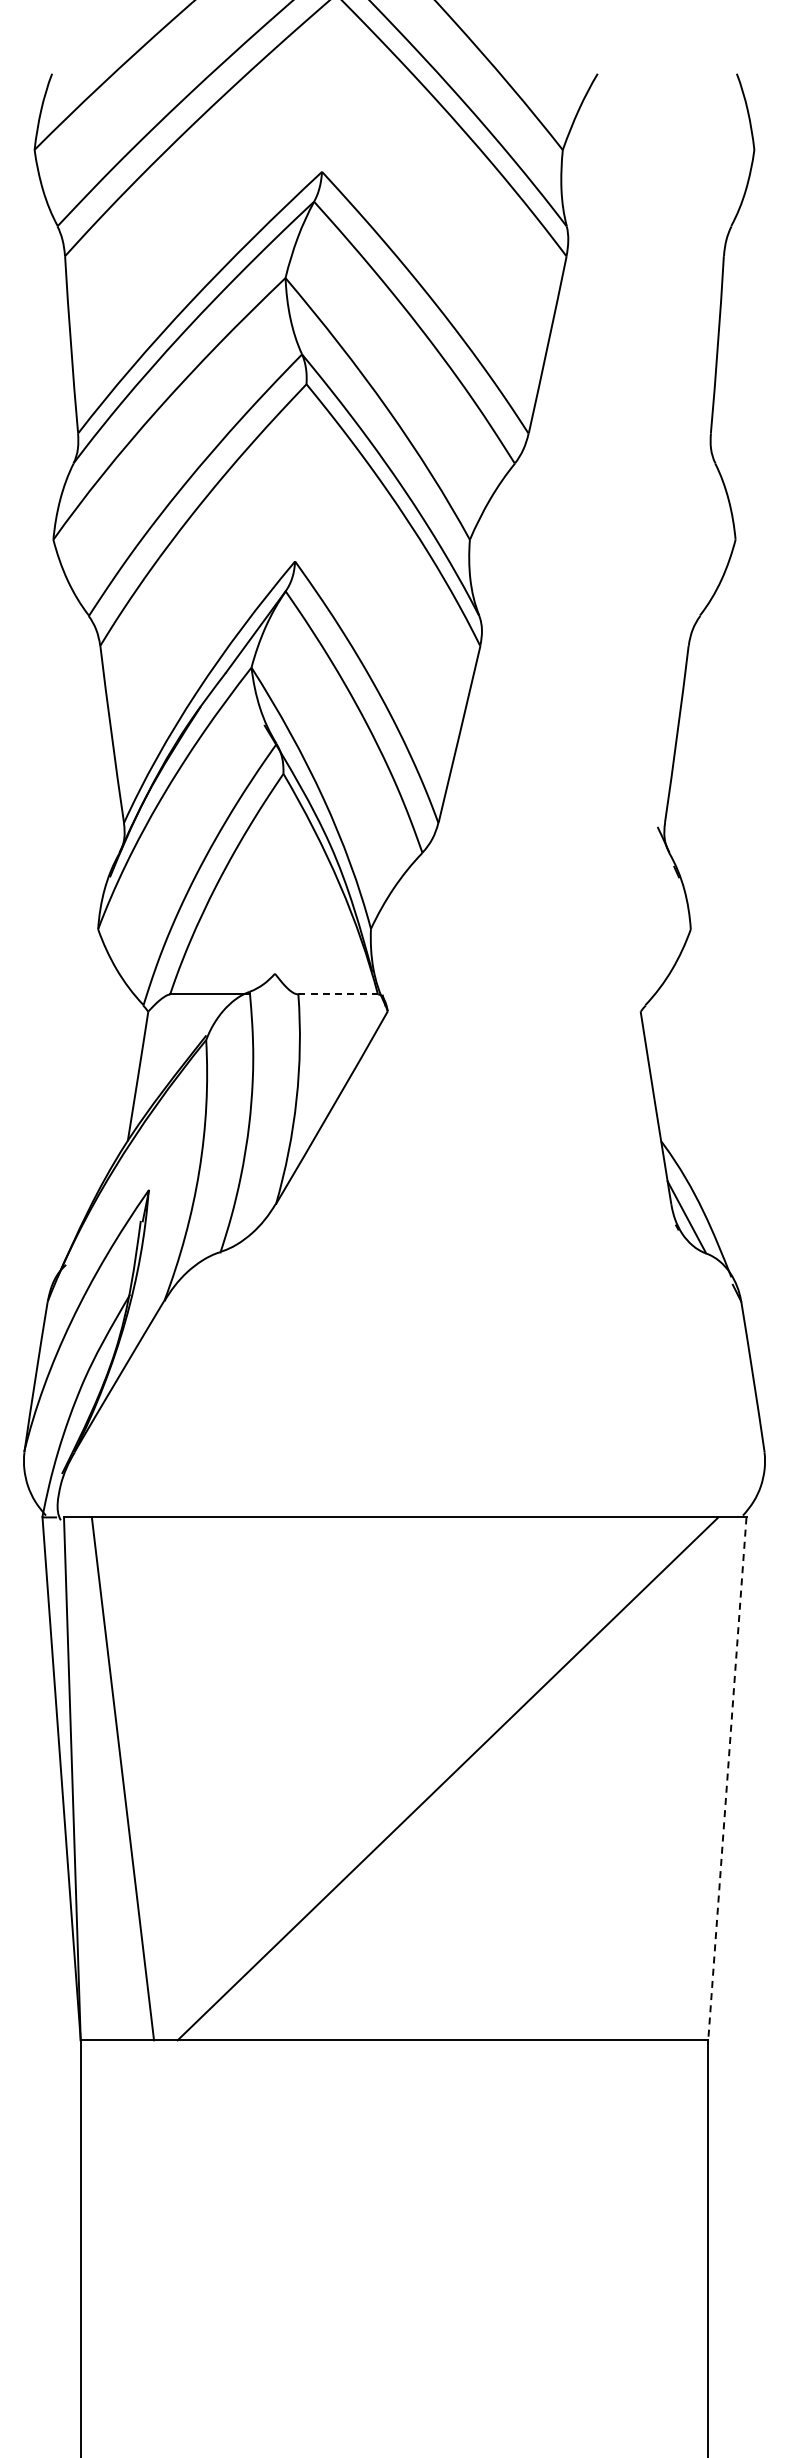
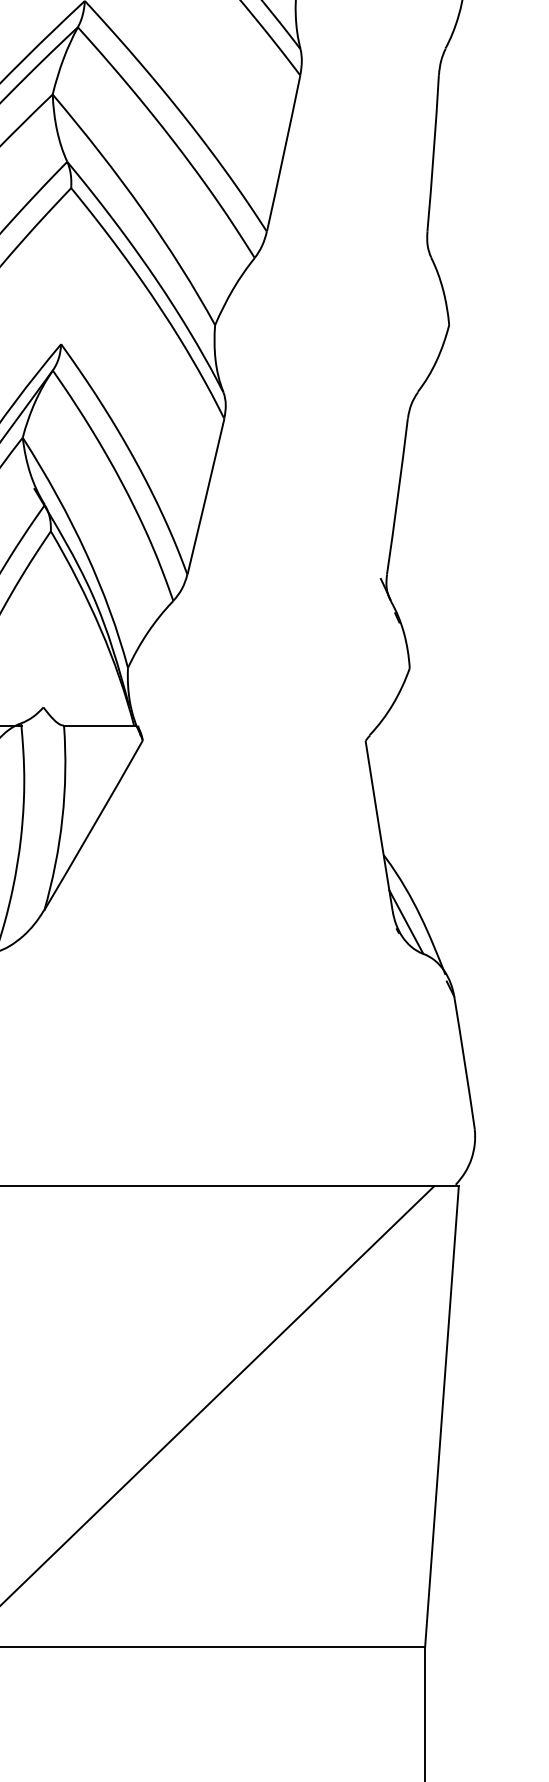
line: (338, 994) -> (99, 725), dashed -> solid
line: (727, 1779) -> (442, 1417), dashed -> solid

